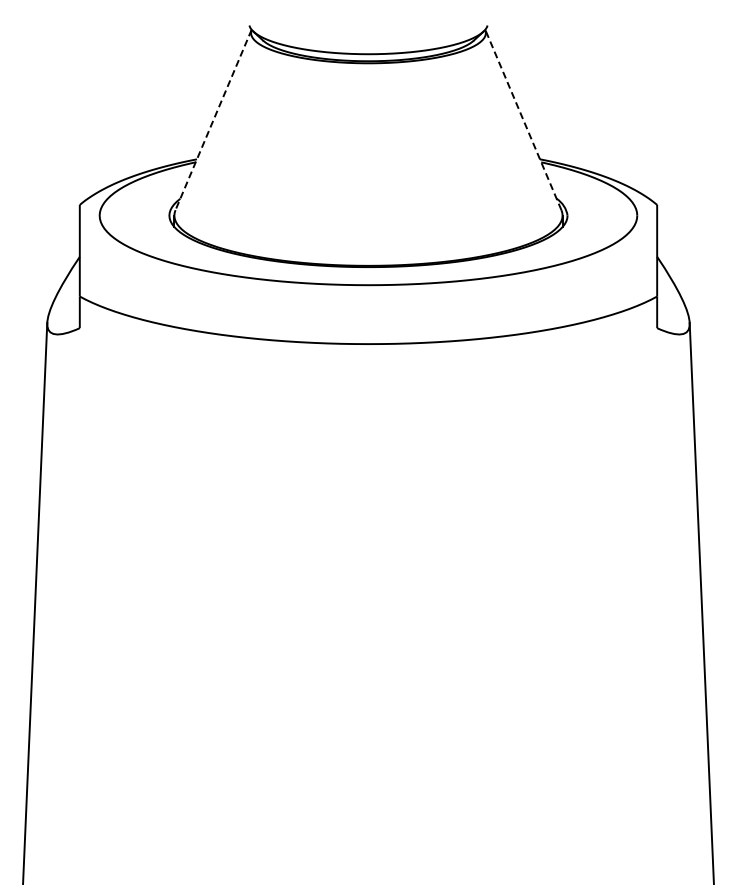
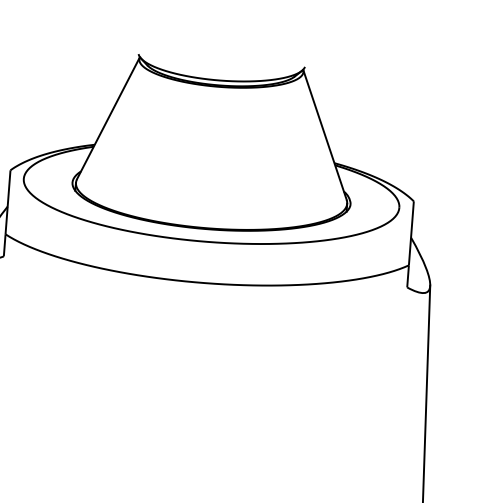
line: (213, 119) -> (108, 117), dashed -> solid
line: (523, 119) -> (325, 134), dashed -> solid

